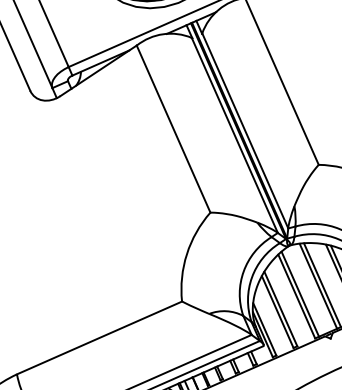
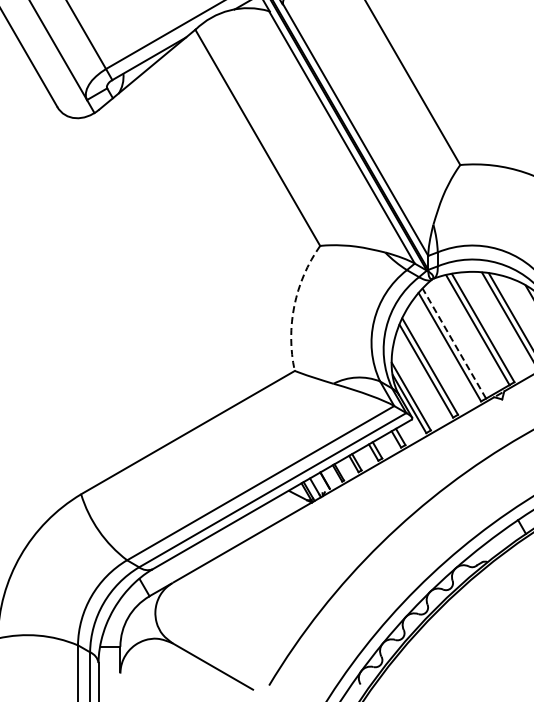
arc: (187, 253) -> (294, 305), solid -> dashed
line: (300, 294) -> (454, 343), solid -> dashed

